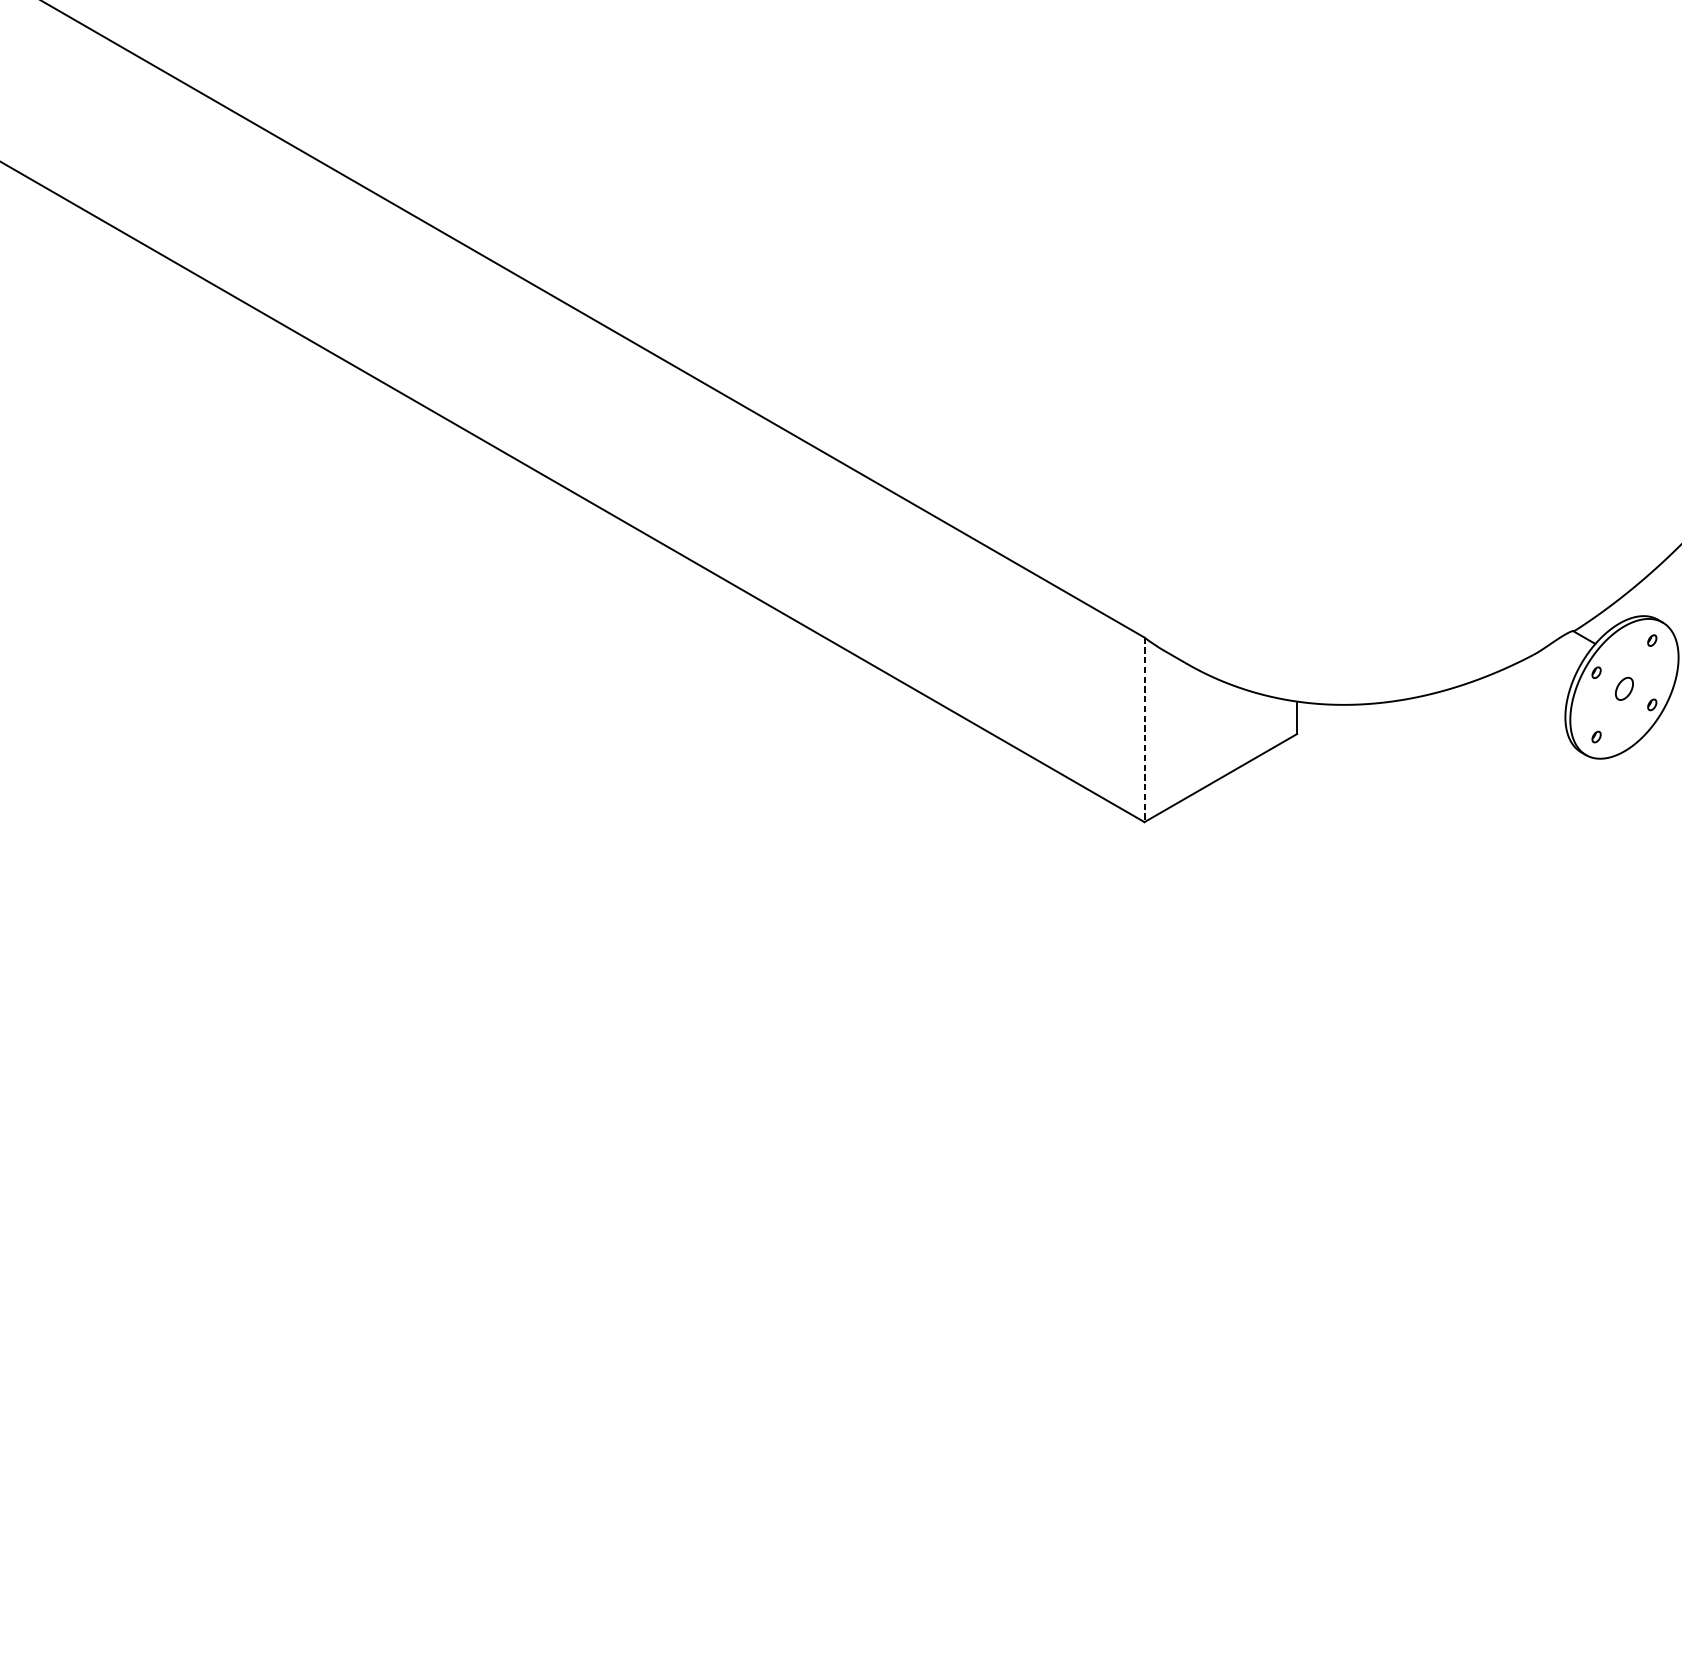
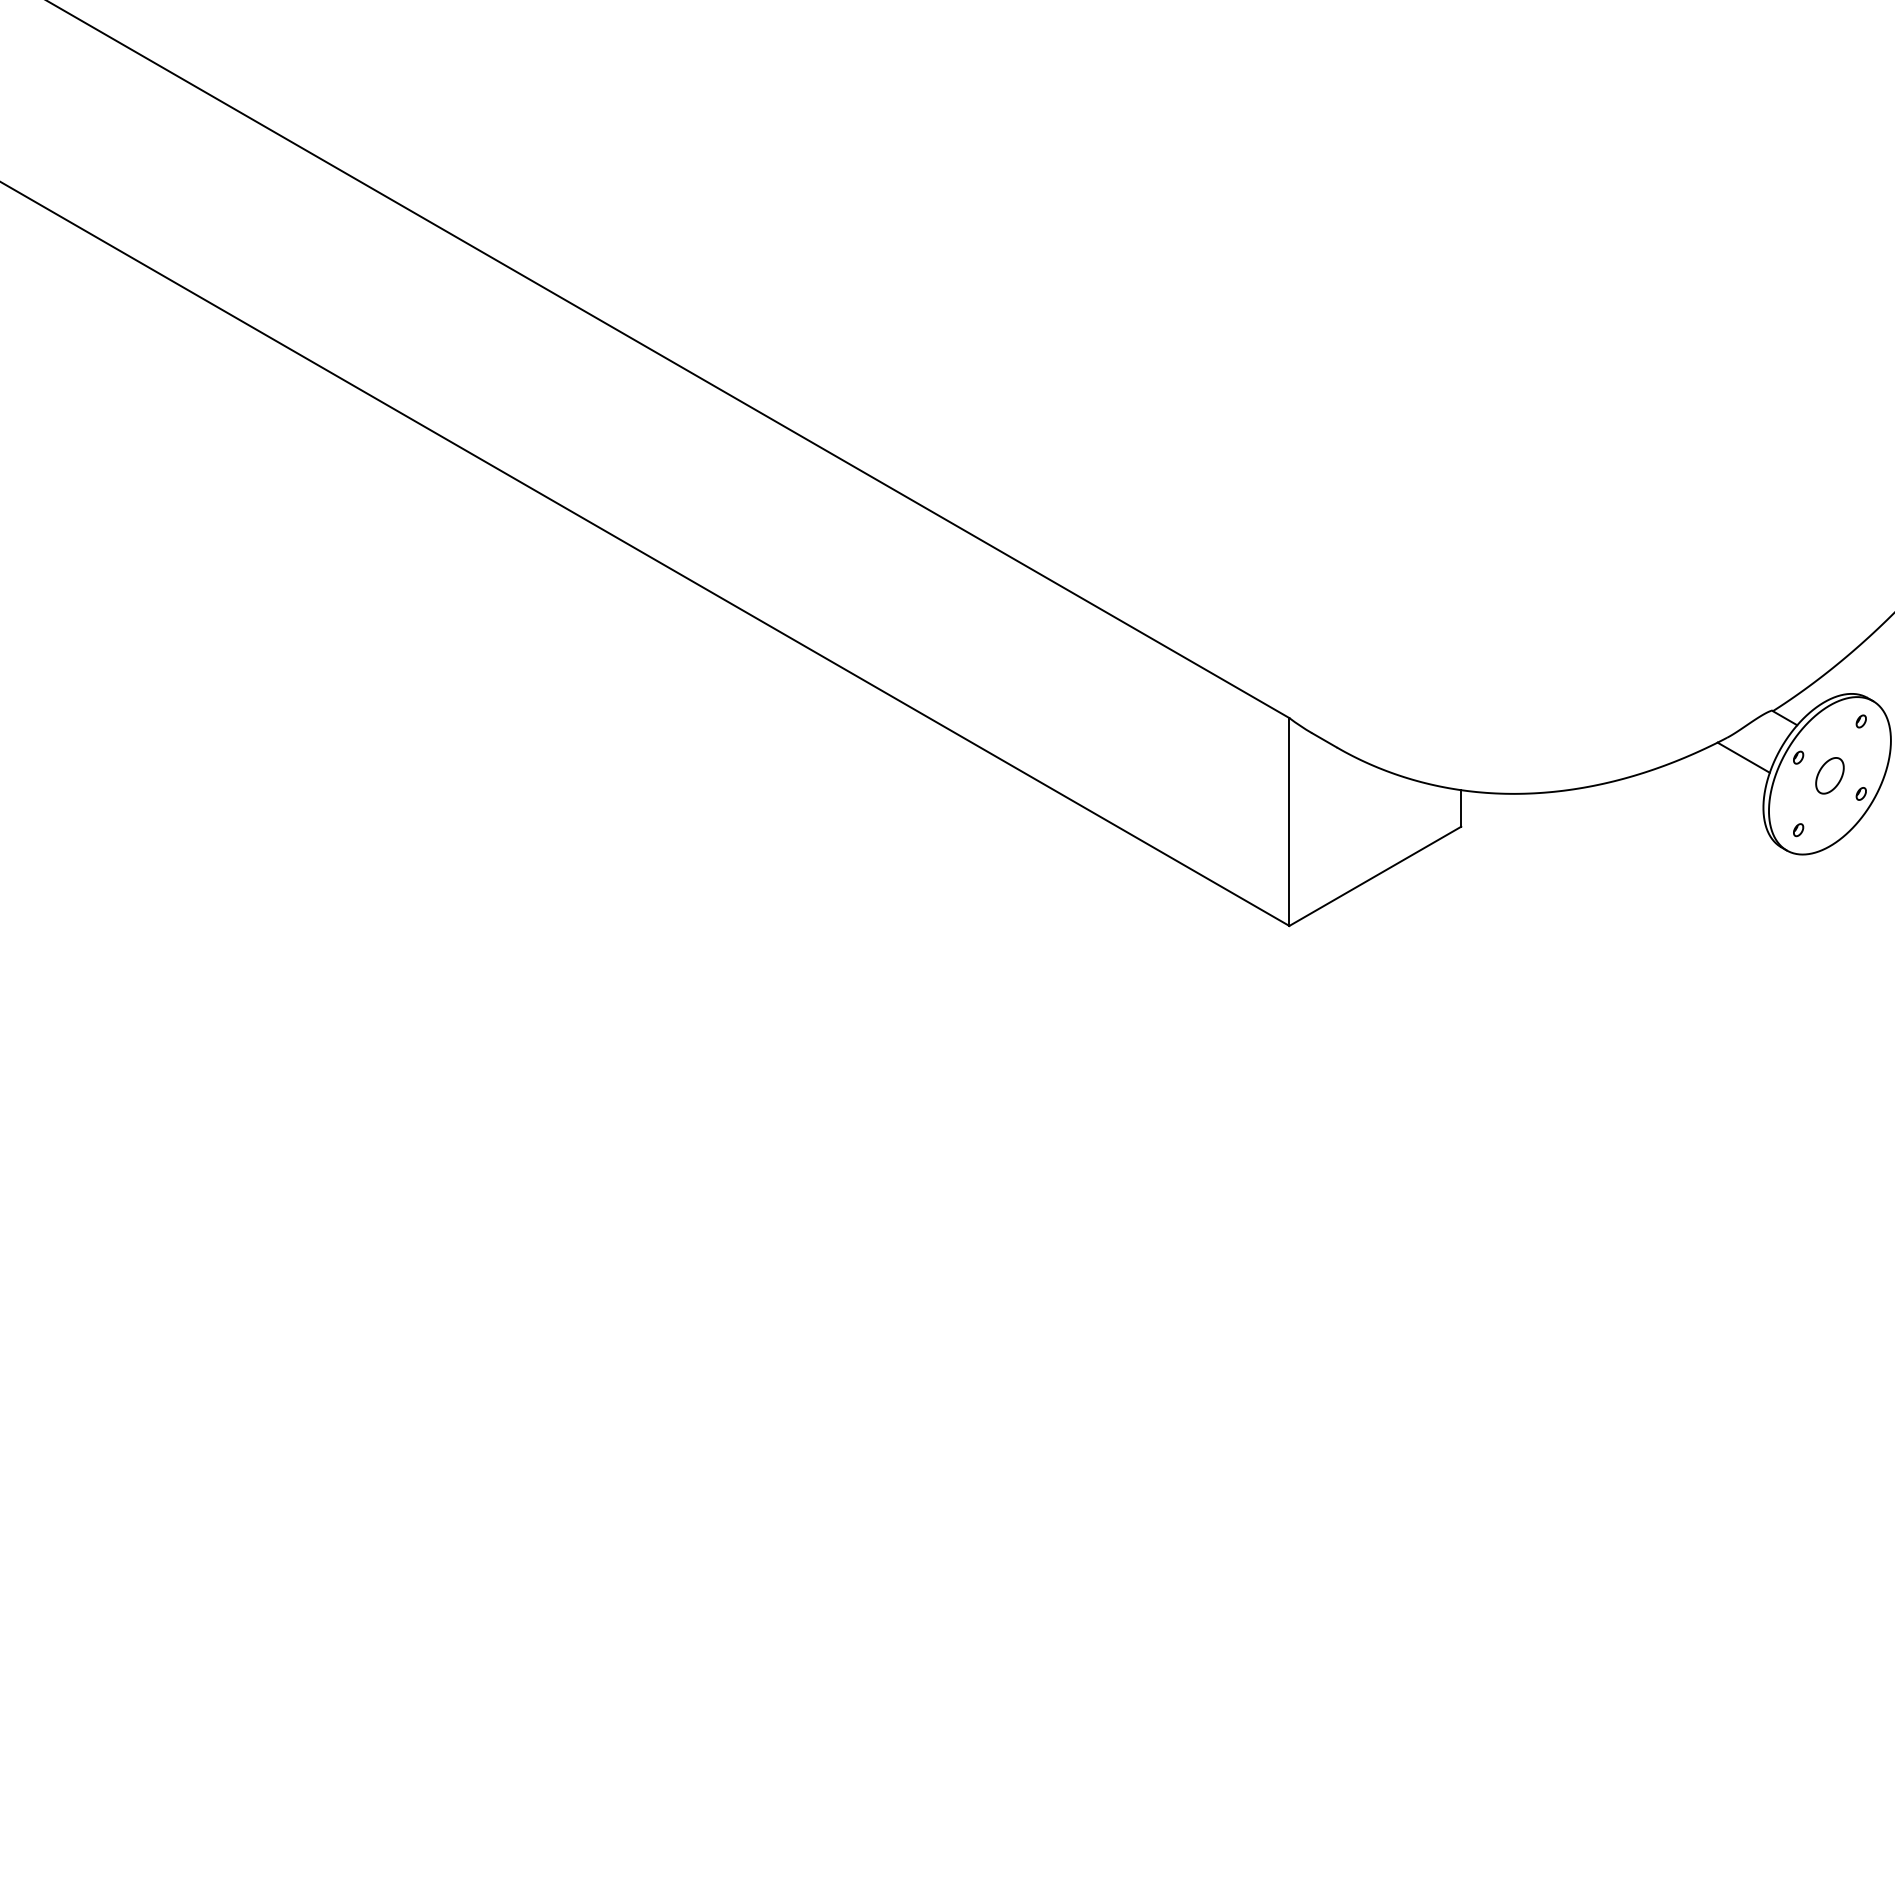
line: (1547, 672) -> (1743, 757), added
part: (1624, 688) -> (1829, 775), size x1.43
line: (1144, 730) -> (1289, 822), dashed -> solid

